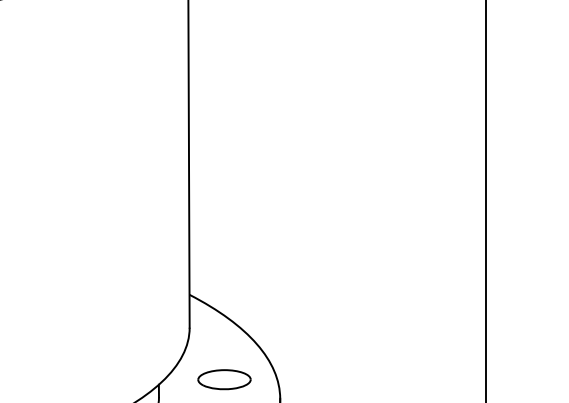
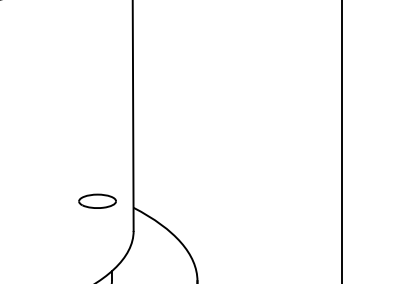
part: (224, 379) -> (97, 201), moved

